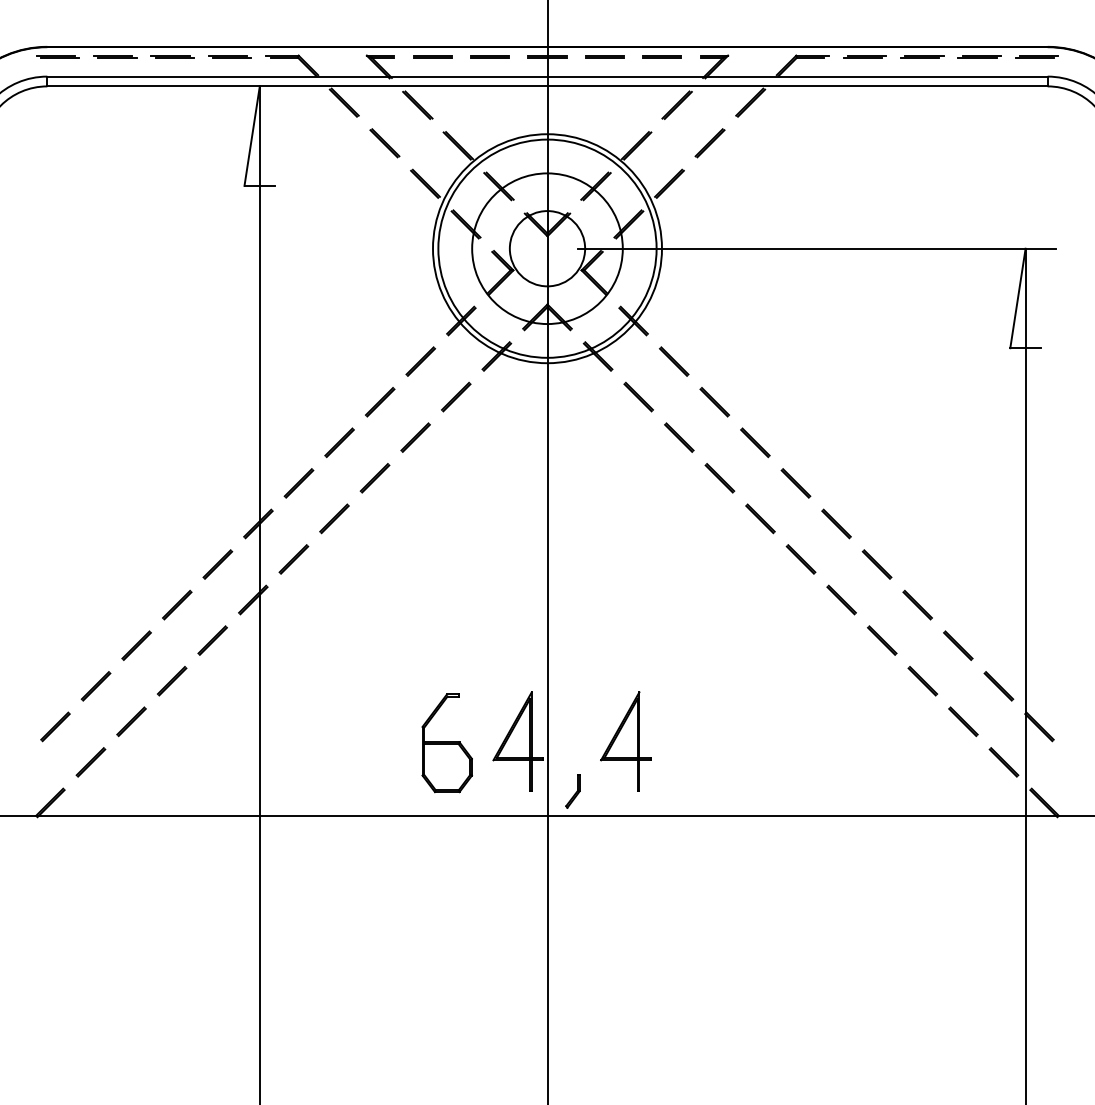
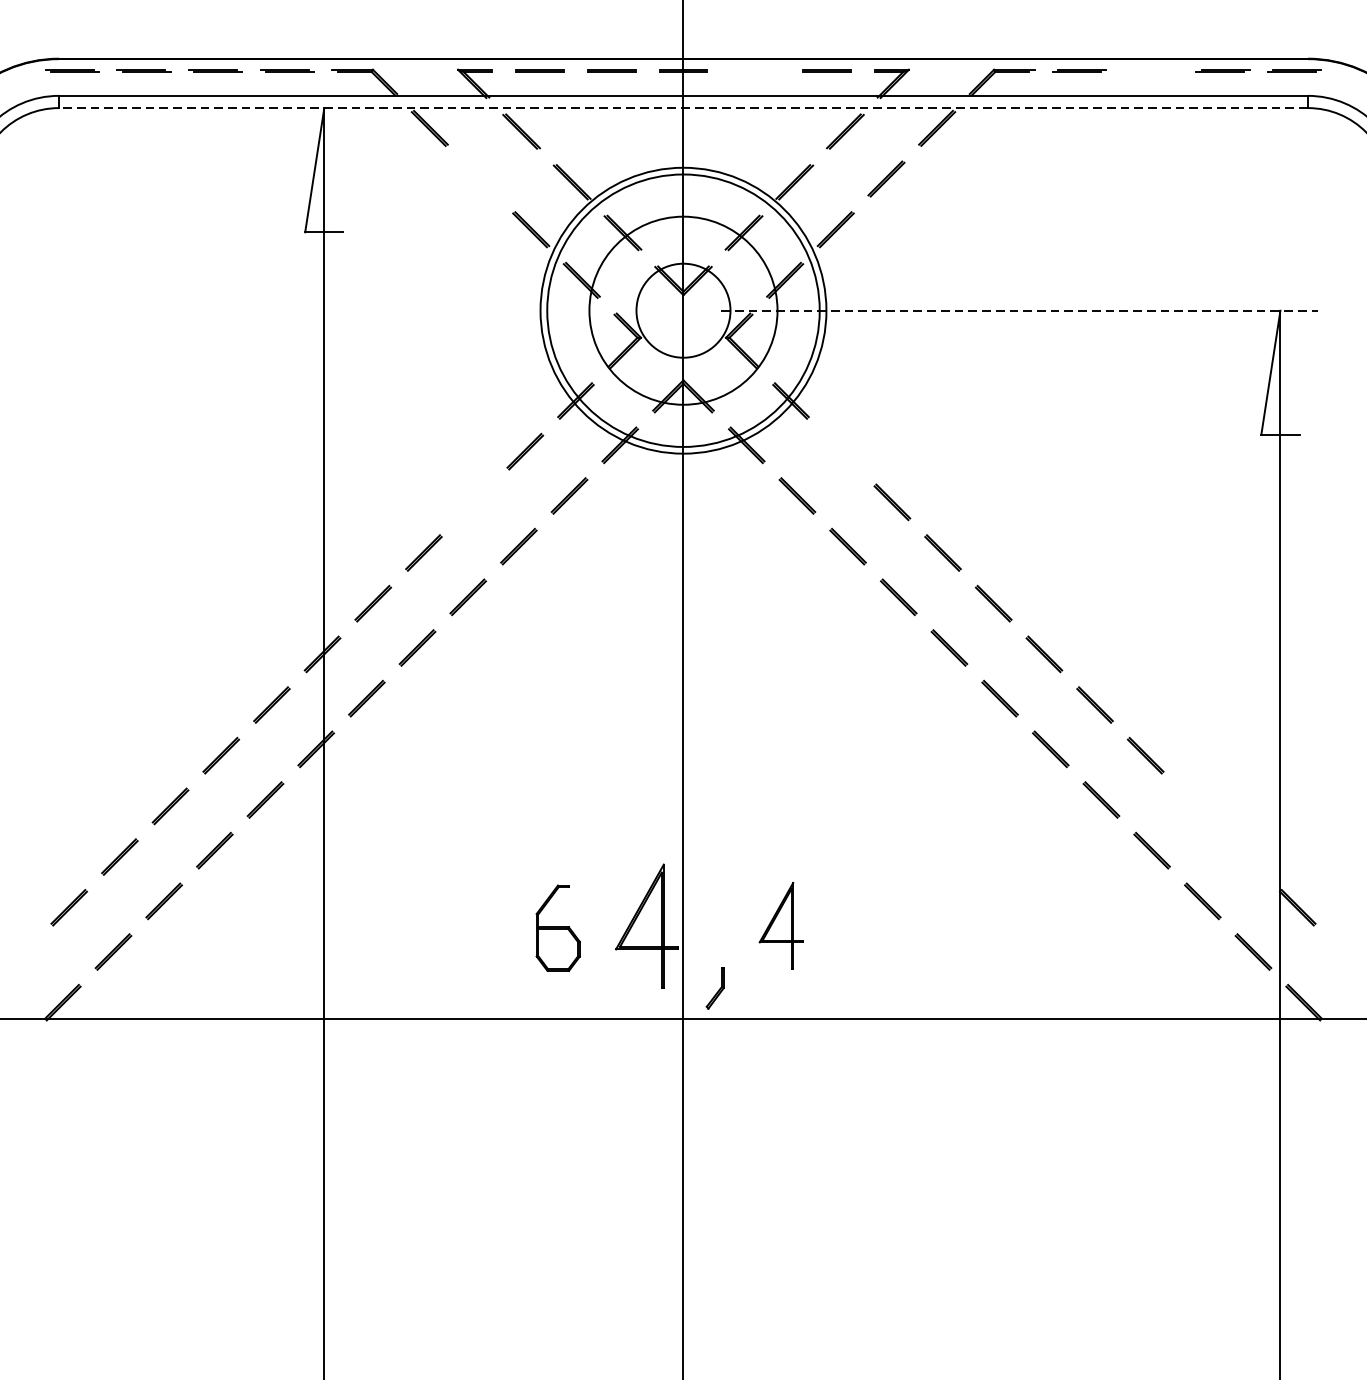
line: (604, 56) -> (754, 70), removed
line: (922, 56) -> (1151, 70), removed
line: (546, 86) -> (682, 108), solid -> dashed
line: (384, 143) -> (479, 179), removed
line: (817, 248) -> (1020, 310), solid -> dashed
line: (674, 361) -> (842, 451), removed
line: (380, 402) -> (475, 502), removed
line: (958, 645) -> (1196, 806), removed
line: (998, 686) -> (1246, 857), removed
part: (625, 741) -> (780, 925), size x0.7
part: (446, 743) -> (557, 928), size x0.7

